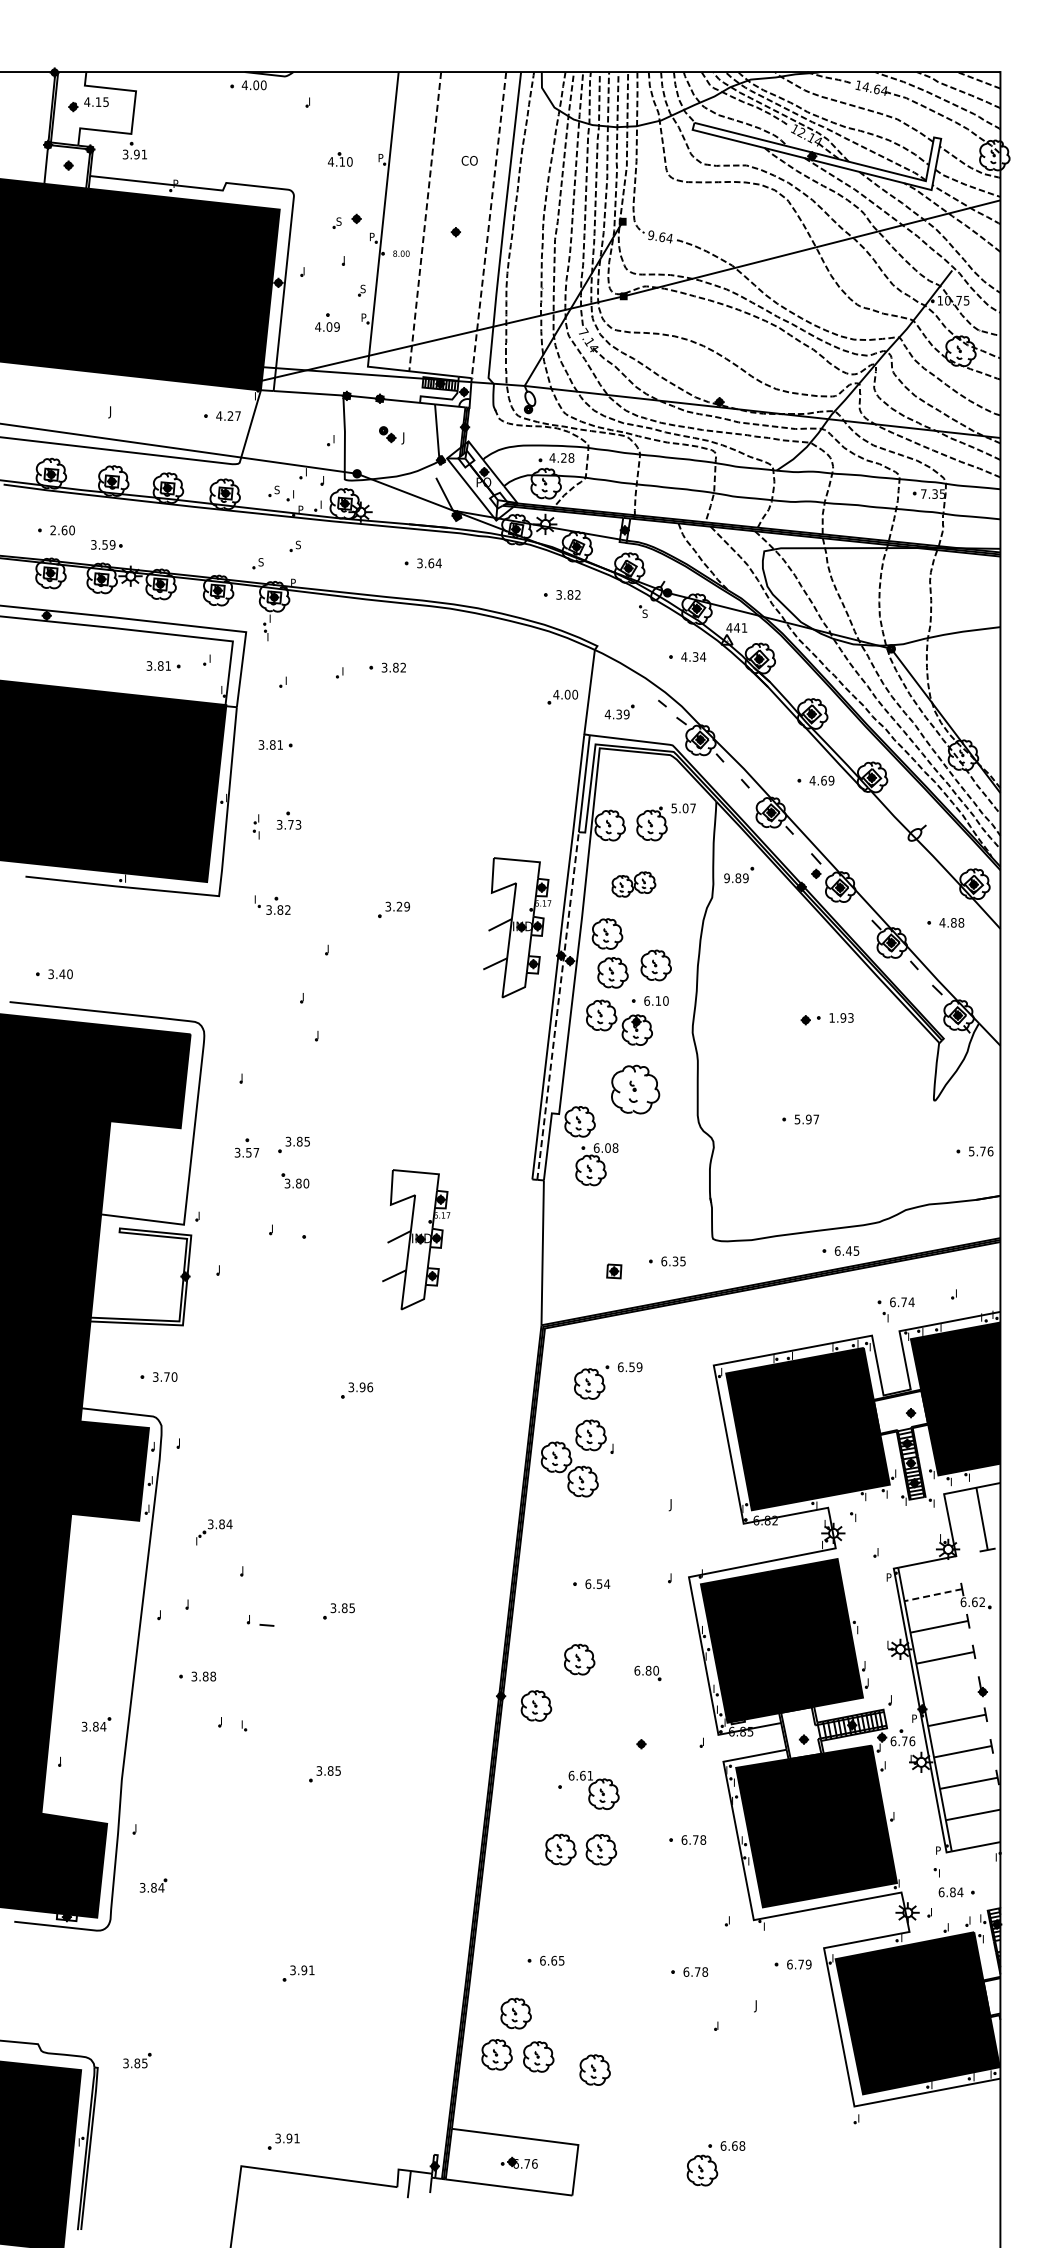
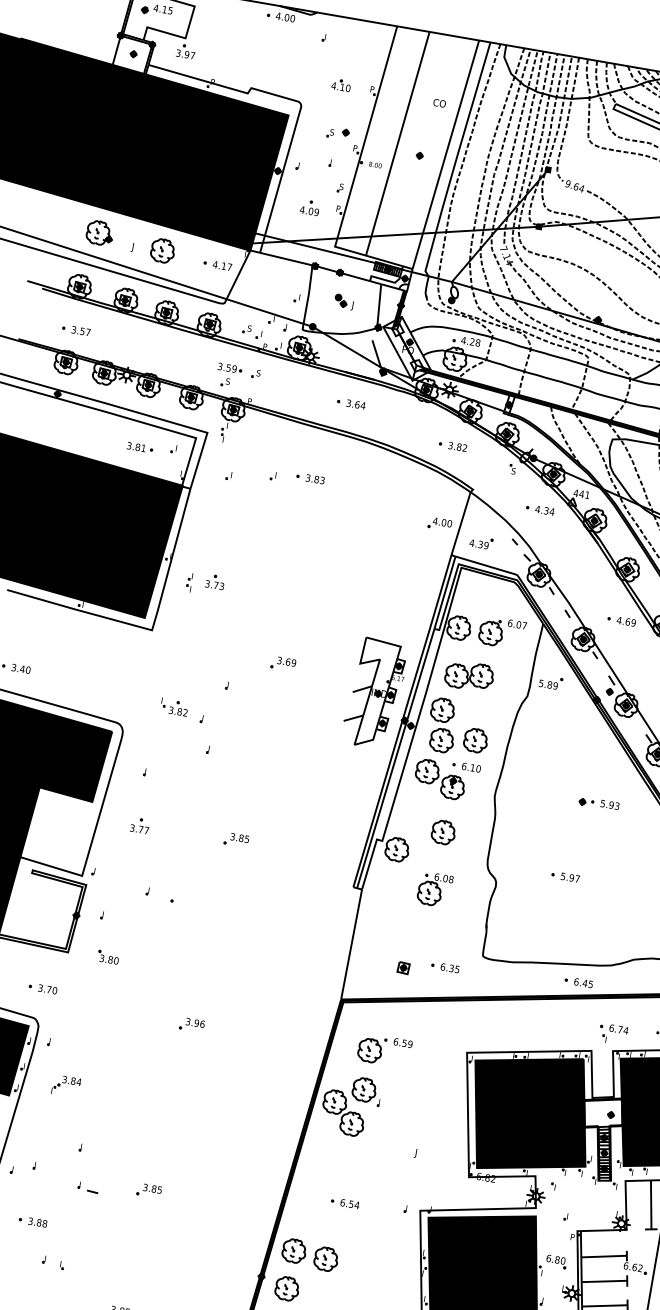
text: (144, 154) -> (192, 55), 3.91 -> 3.97
line: (425, 222) -> (397, 144), dashed -> solid
line: (488, 225) -> (445, 155), dashed -> solid
part: (64, 400) -> (99, 232), added
part: (148, 409) -> (162, 250), added
text: (229, 415) -> (223, 265), 4.27 -> 4.17
text: (62, 530) -> (80, 331), 2.60 -> 3.57
part: (106, 544) -> (229, 367), moved
text: (403, 667) -> (322, 480), 3.82 -> 3.83
part: (275, 744) -> (214, 522), removed
text: (674, 808) -> (510, 623), 5.07 -> 6.07
text: (726, 877) -> (540, 682), 9.89 -> 5.89
part: (633, 884) -> (469, 675), size x1.43
part: (272, 904) -> (174, 706), moved
text: (399, 906) -> (288, 661), 3.29 -> 3.69
line: (558, 1004) -> (396, 757), dashed -> solid
text: (831, 1017) -> (602, 803), 1.93 -> 5.93
part: (634, 1089) -> (442, 832), size x0.62
part: (293, 1144) -> (236, 839), moved
text: (248, 1152) -> (140, 829), 3.57 -> 3.77
part: (596, 1164) -> (434, 889), moved
part: (295, 1180) -> (108, 957), moved
part: (416, 1239) -> (257, 917), removed
part: (214, 1532) -> (66, 1086), moved
line: (932, 1595) -> (603, 1256), dashed -> solid
part: (536, 1656) -> (293, 1251), added
part: (647, 1673) -> (556, 1261), moved

